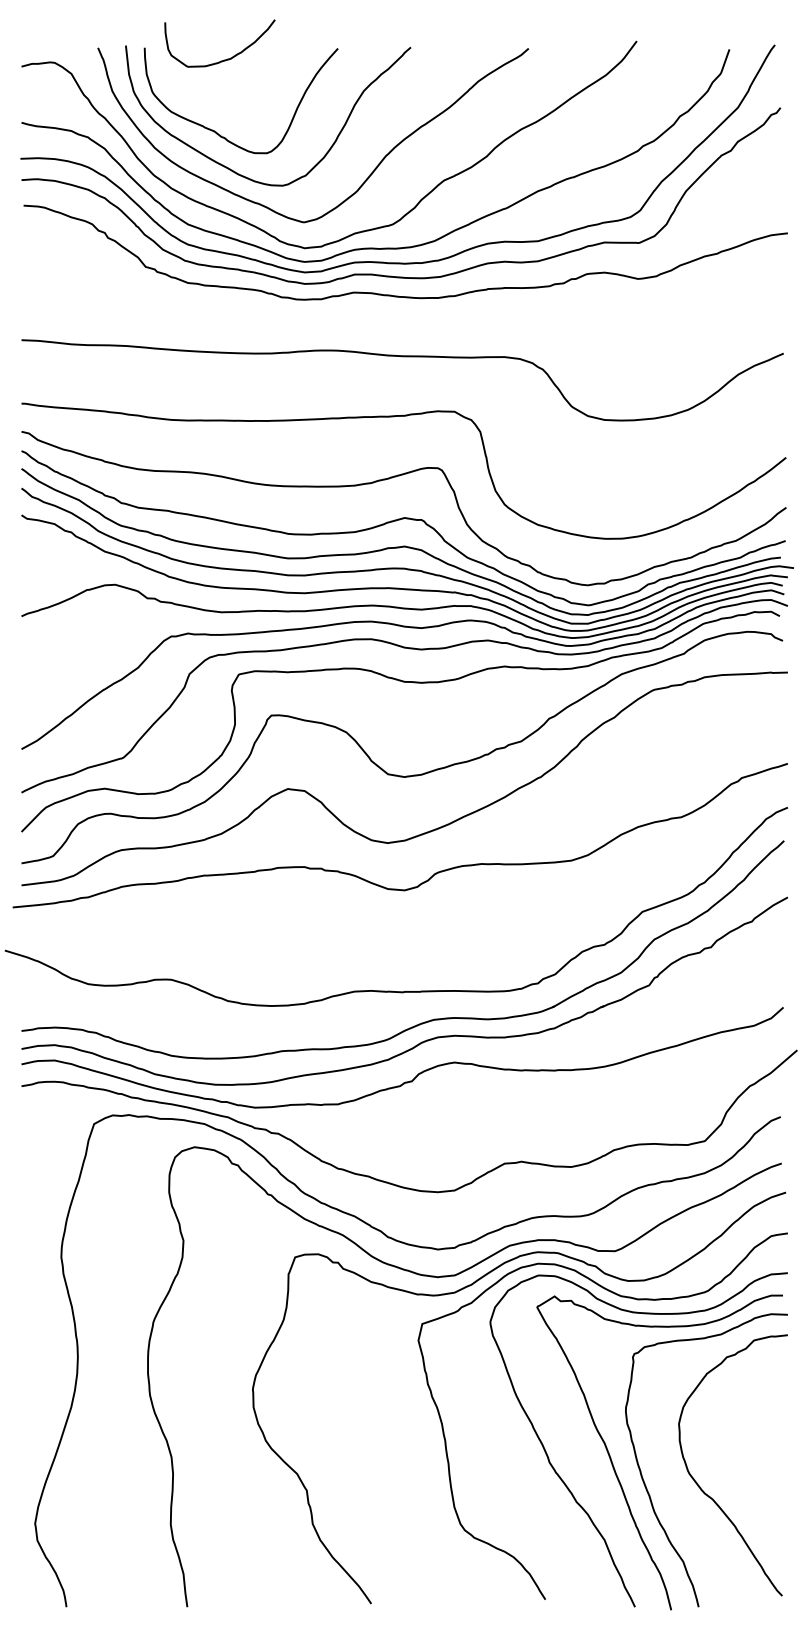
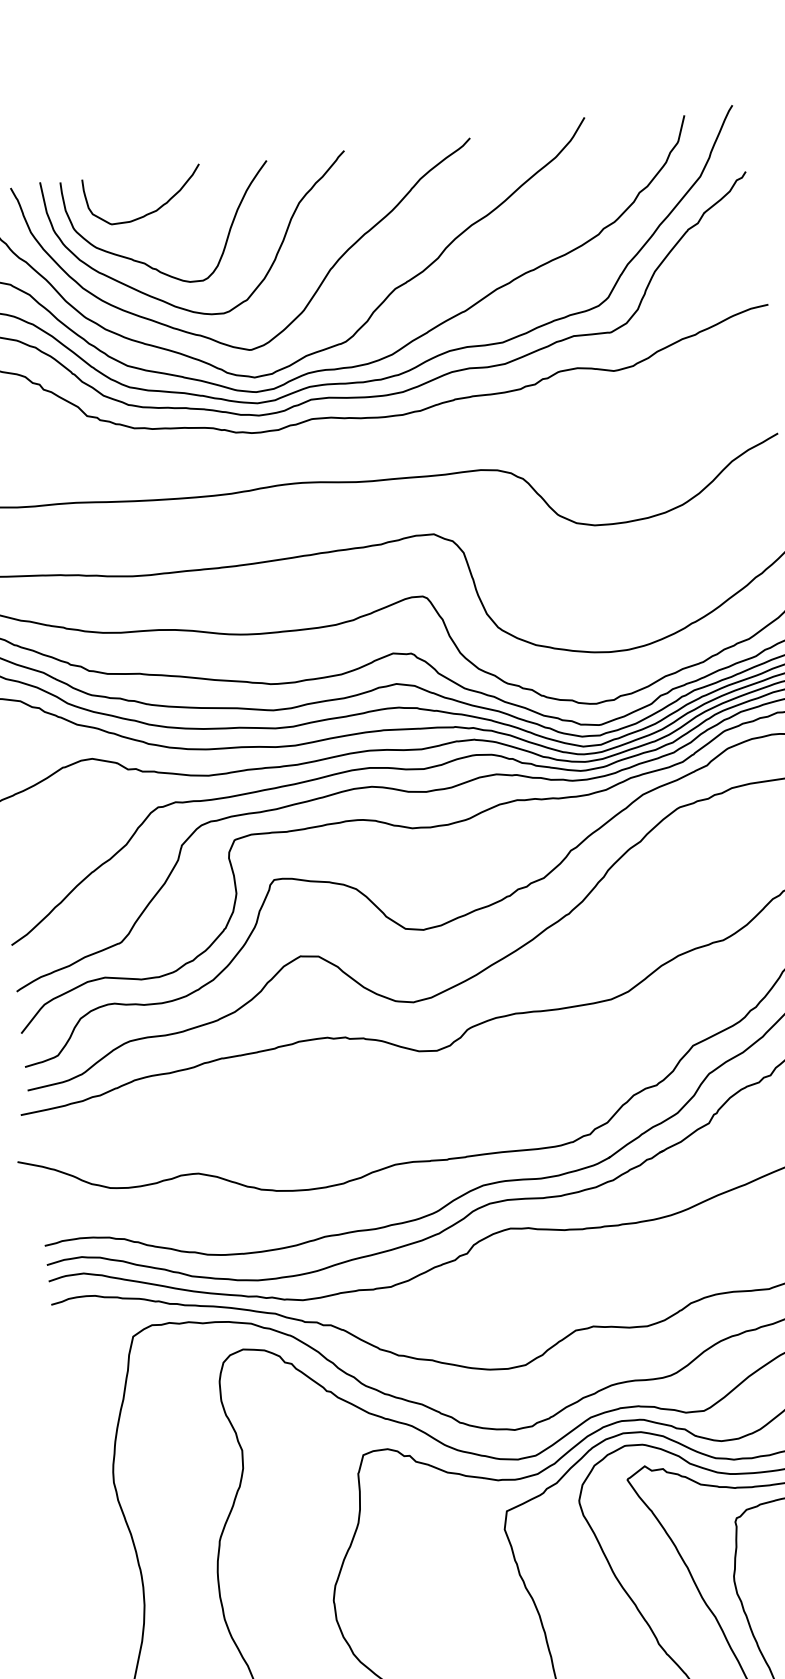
curve: (224, 59) -> (149, 212), moved

